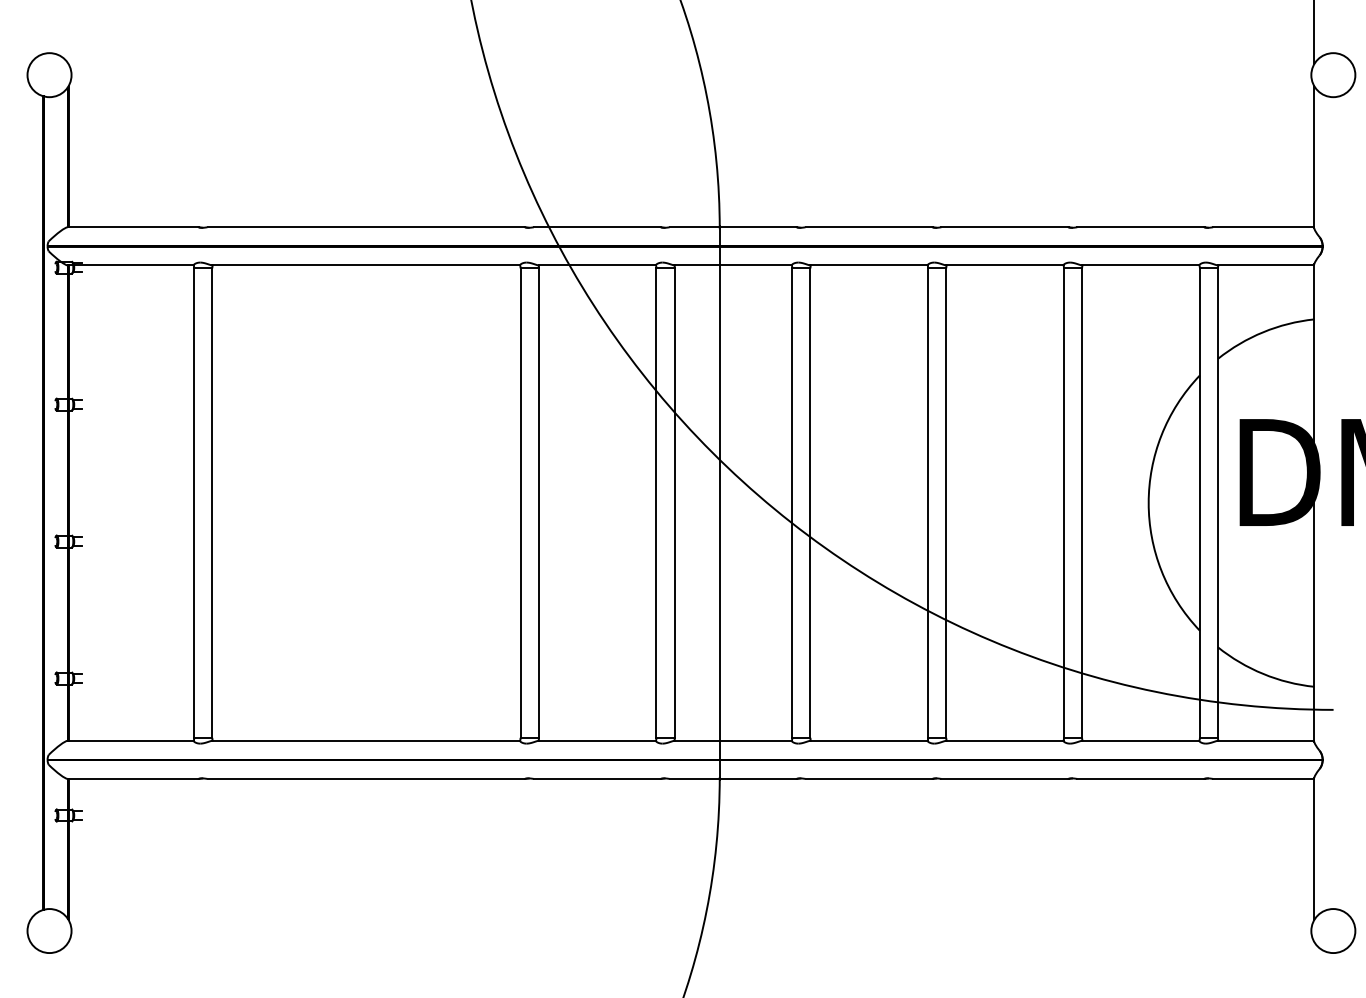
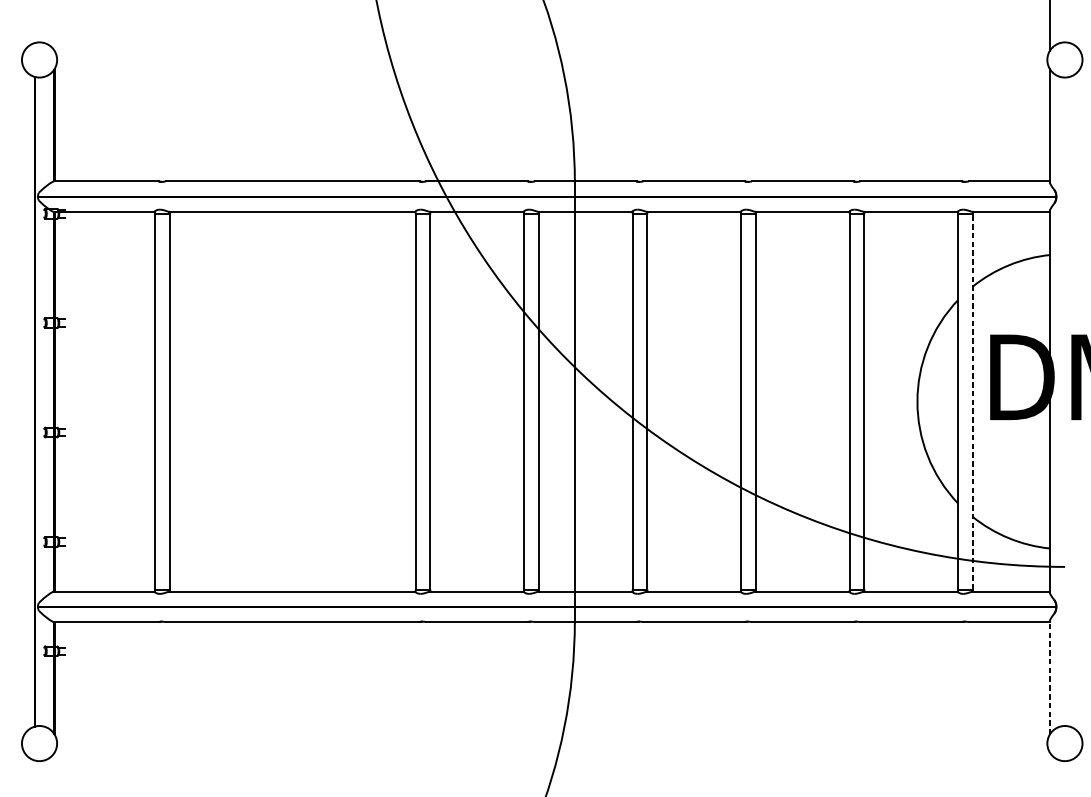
line: (1217, 502) -> (972, 401), solid -> dashed
line: (1314, 849) -> (1049, 678), solid -> dashed

